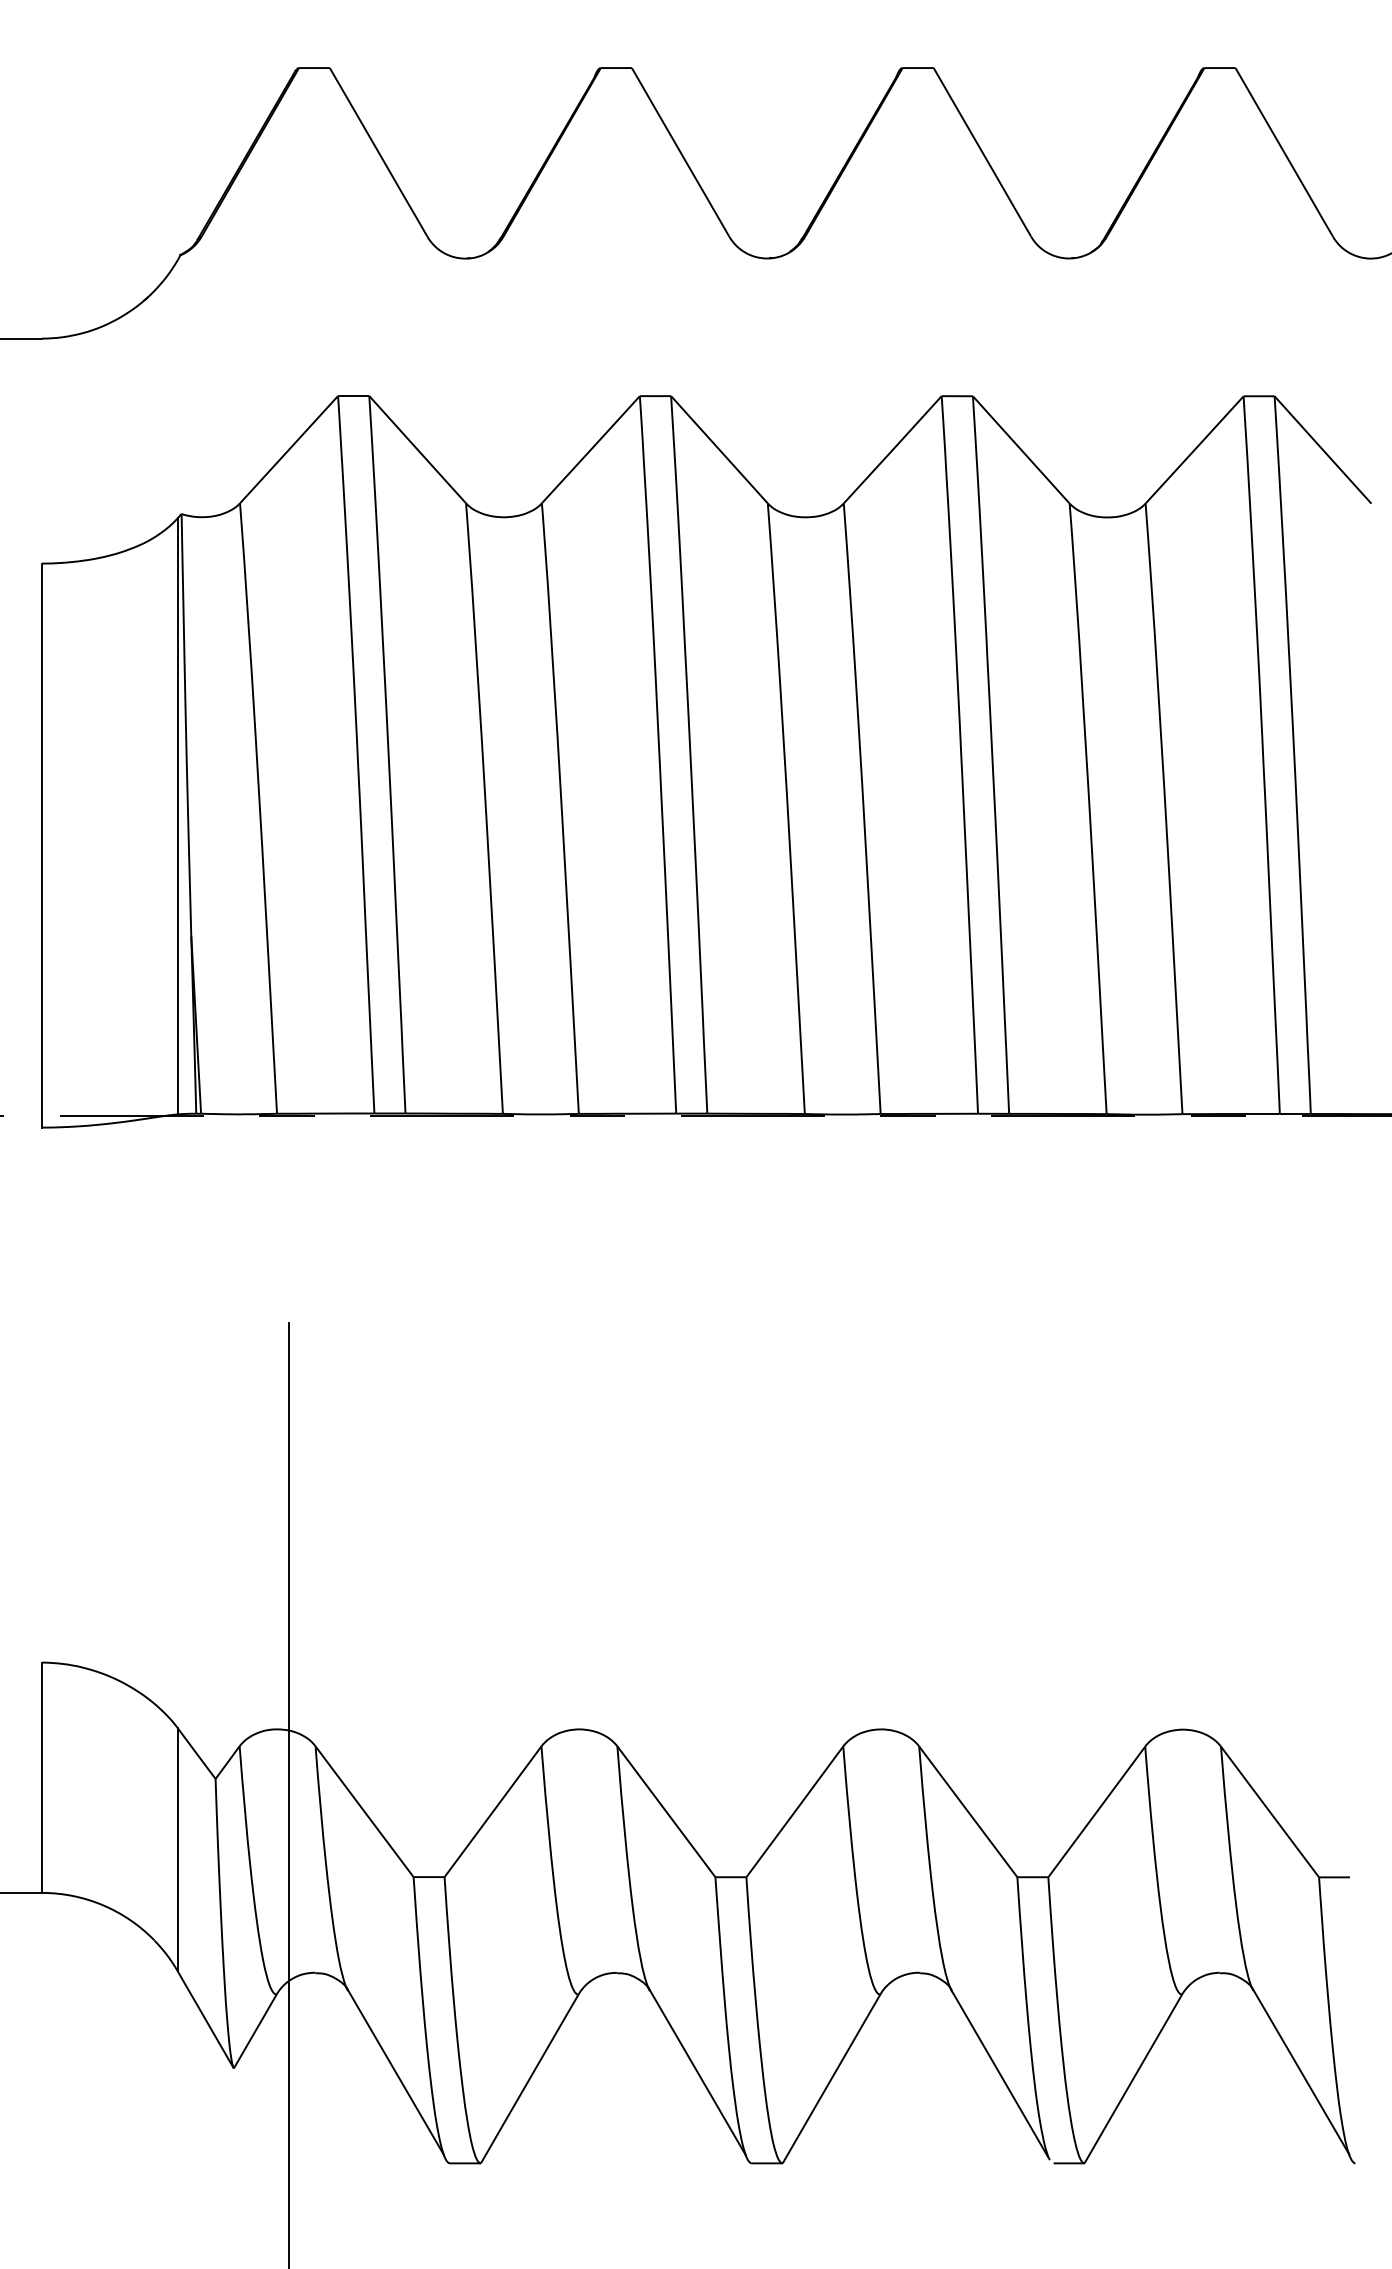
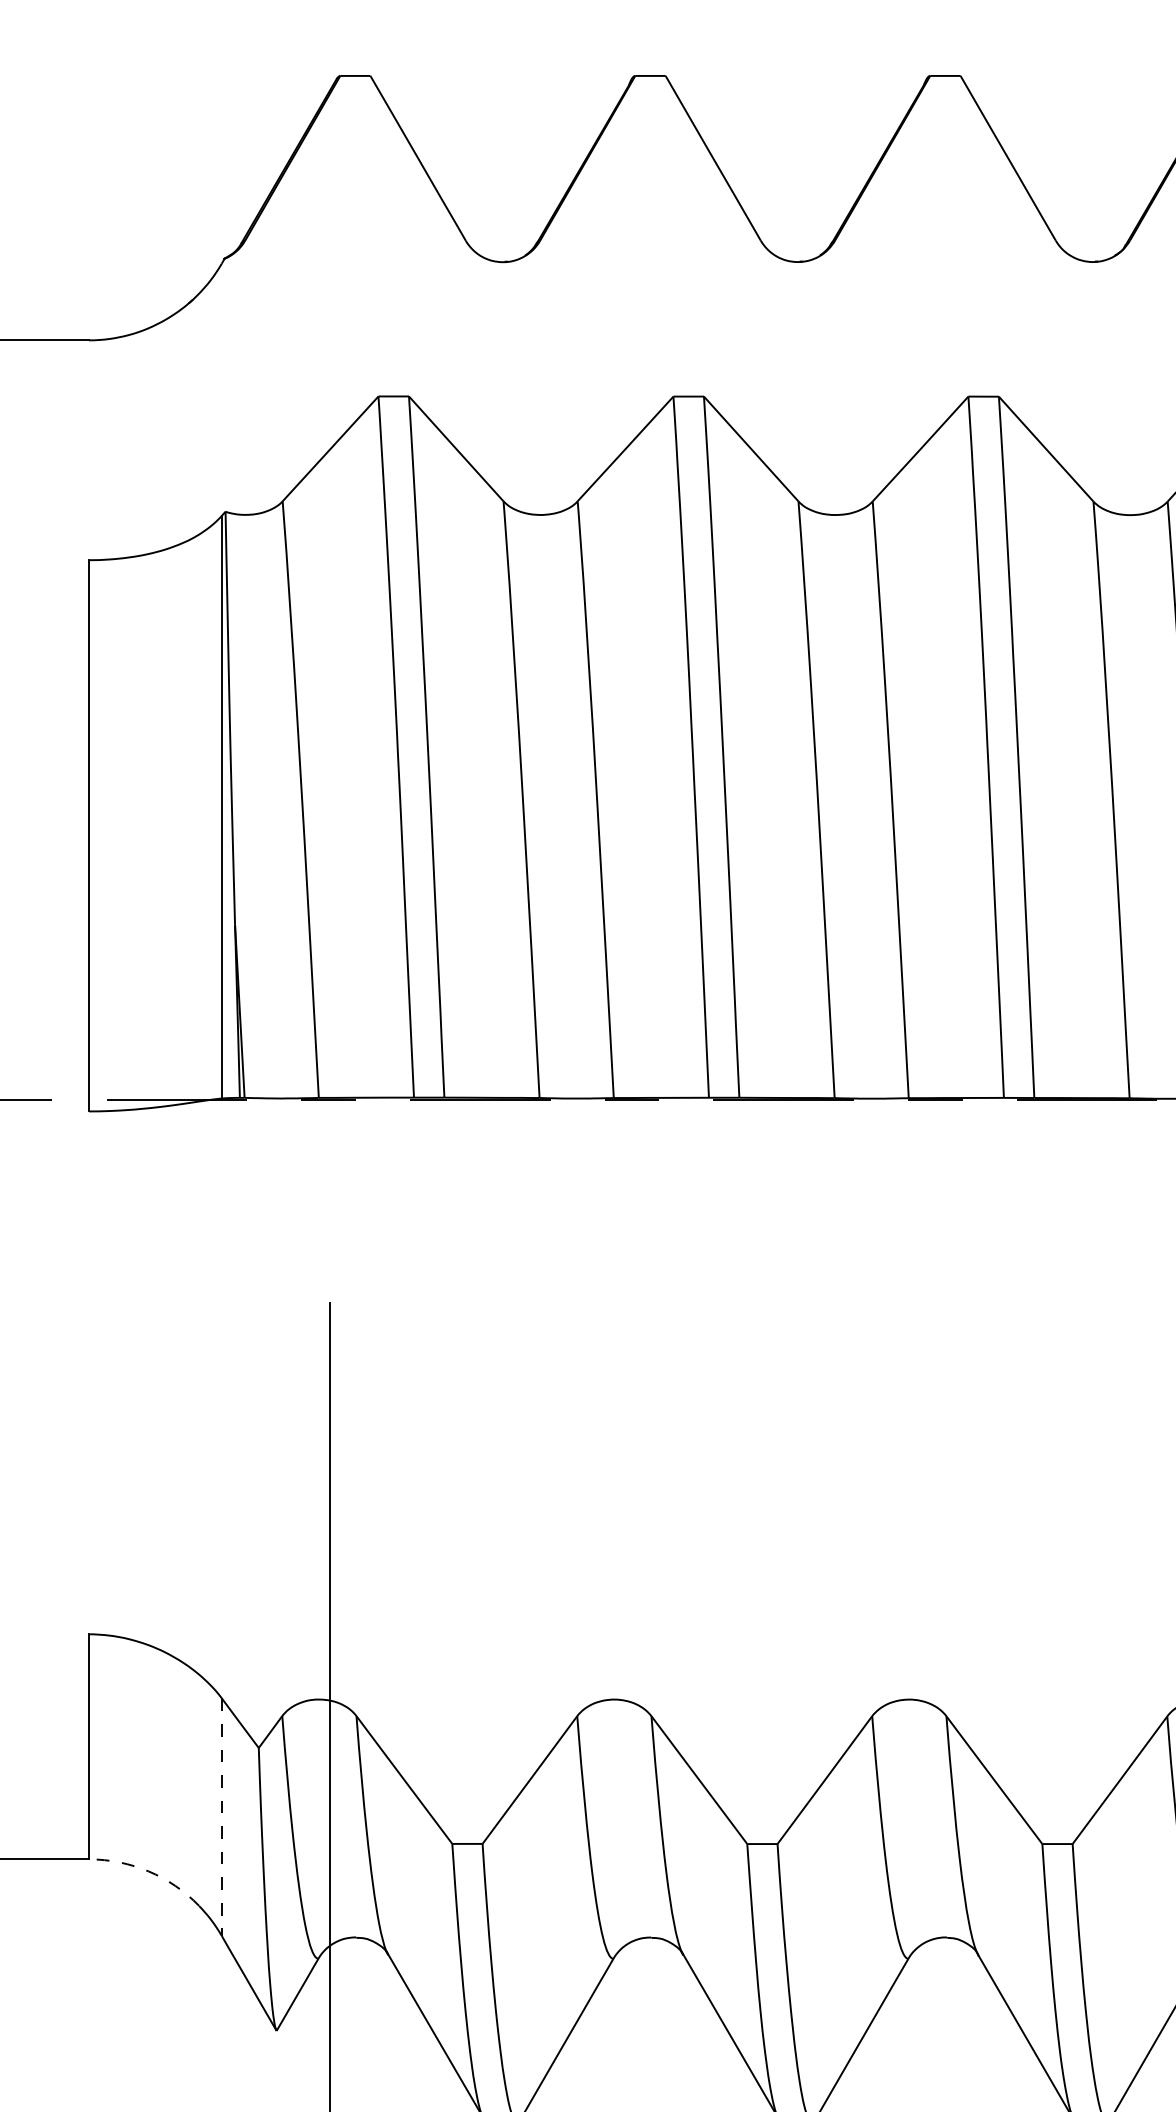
line: (177, 1849) -> (221, 1816), solid -> dashed
arc: (103, 1905) -> (149, 1871), solid -> dashed

